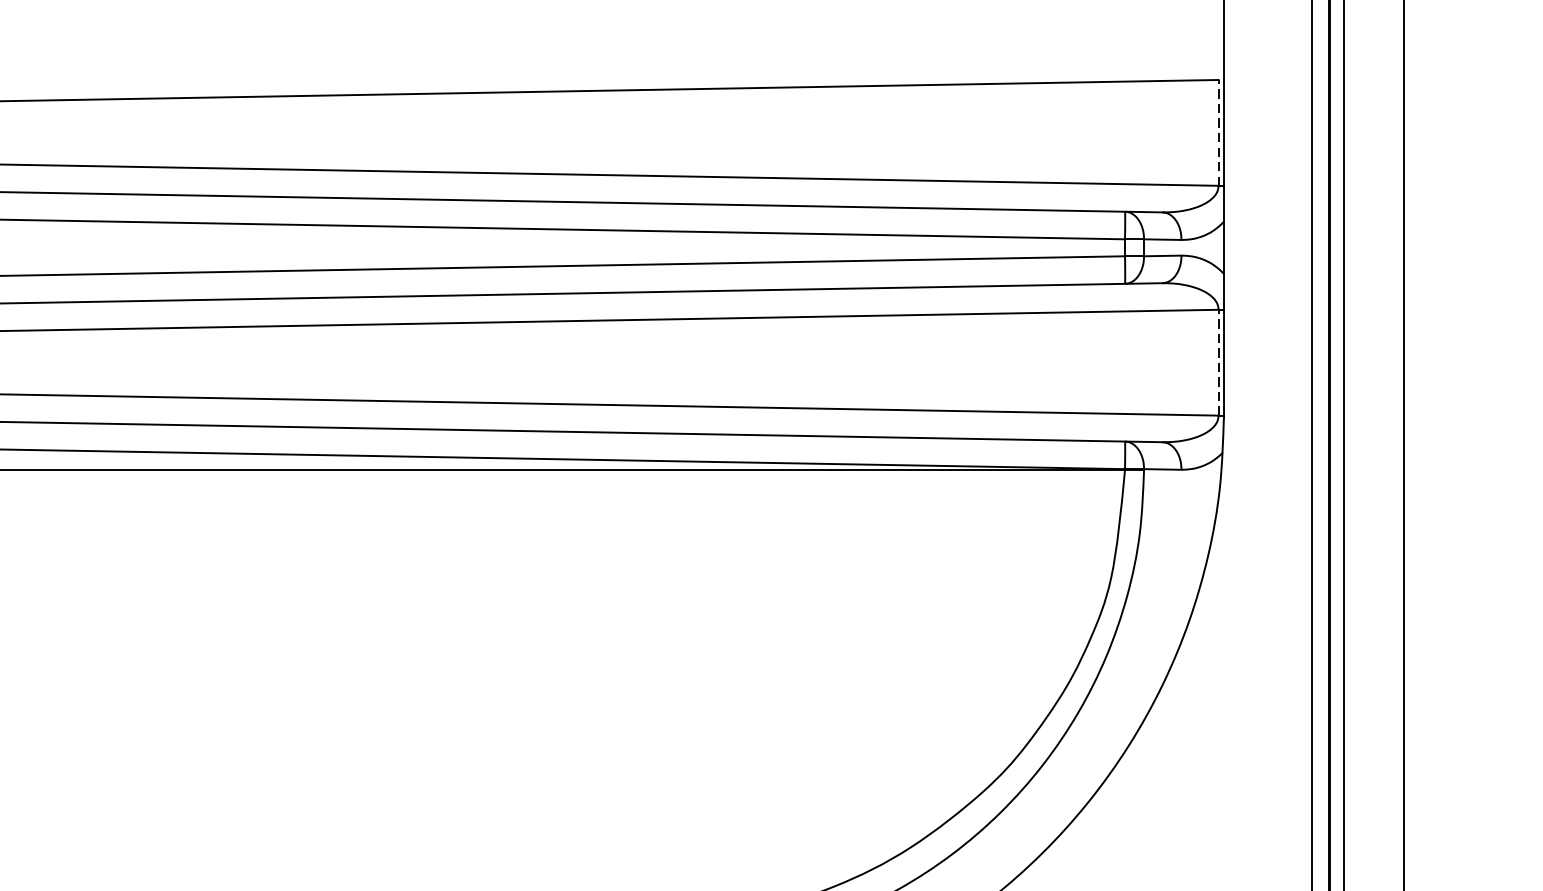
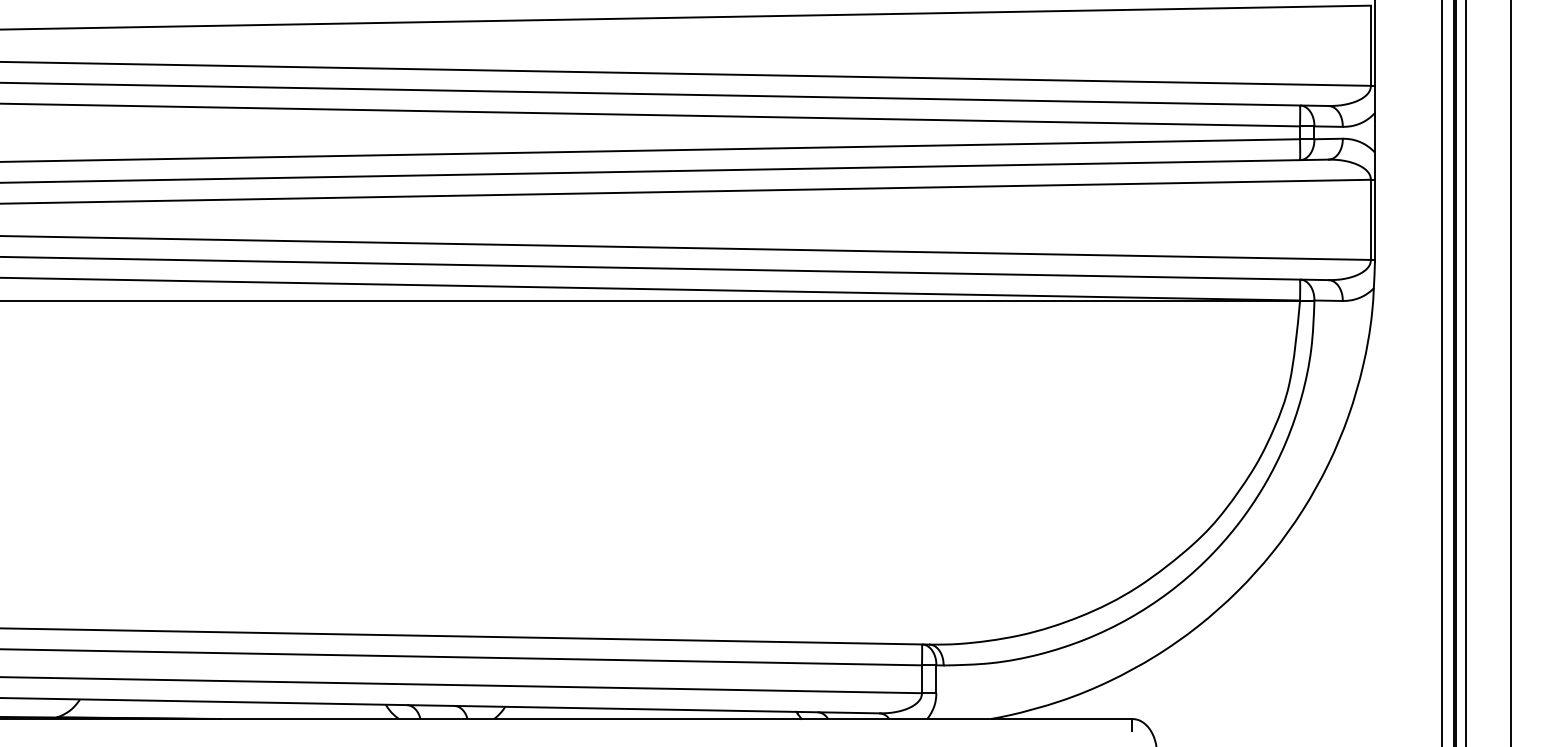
line: (1218, 132) -> (1370, 45), dashed -> solid
line: (1218, 362) -> (1370, 219), dashed -> solid

